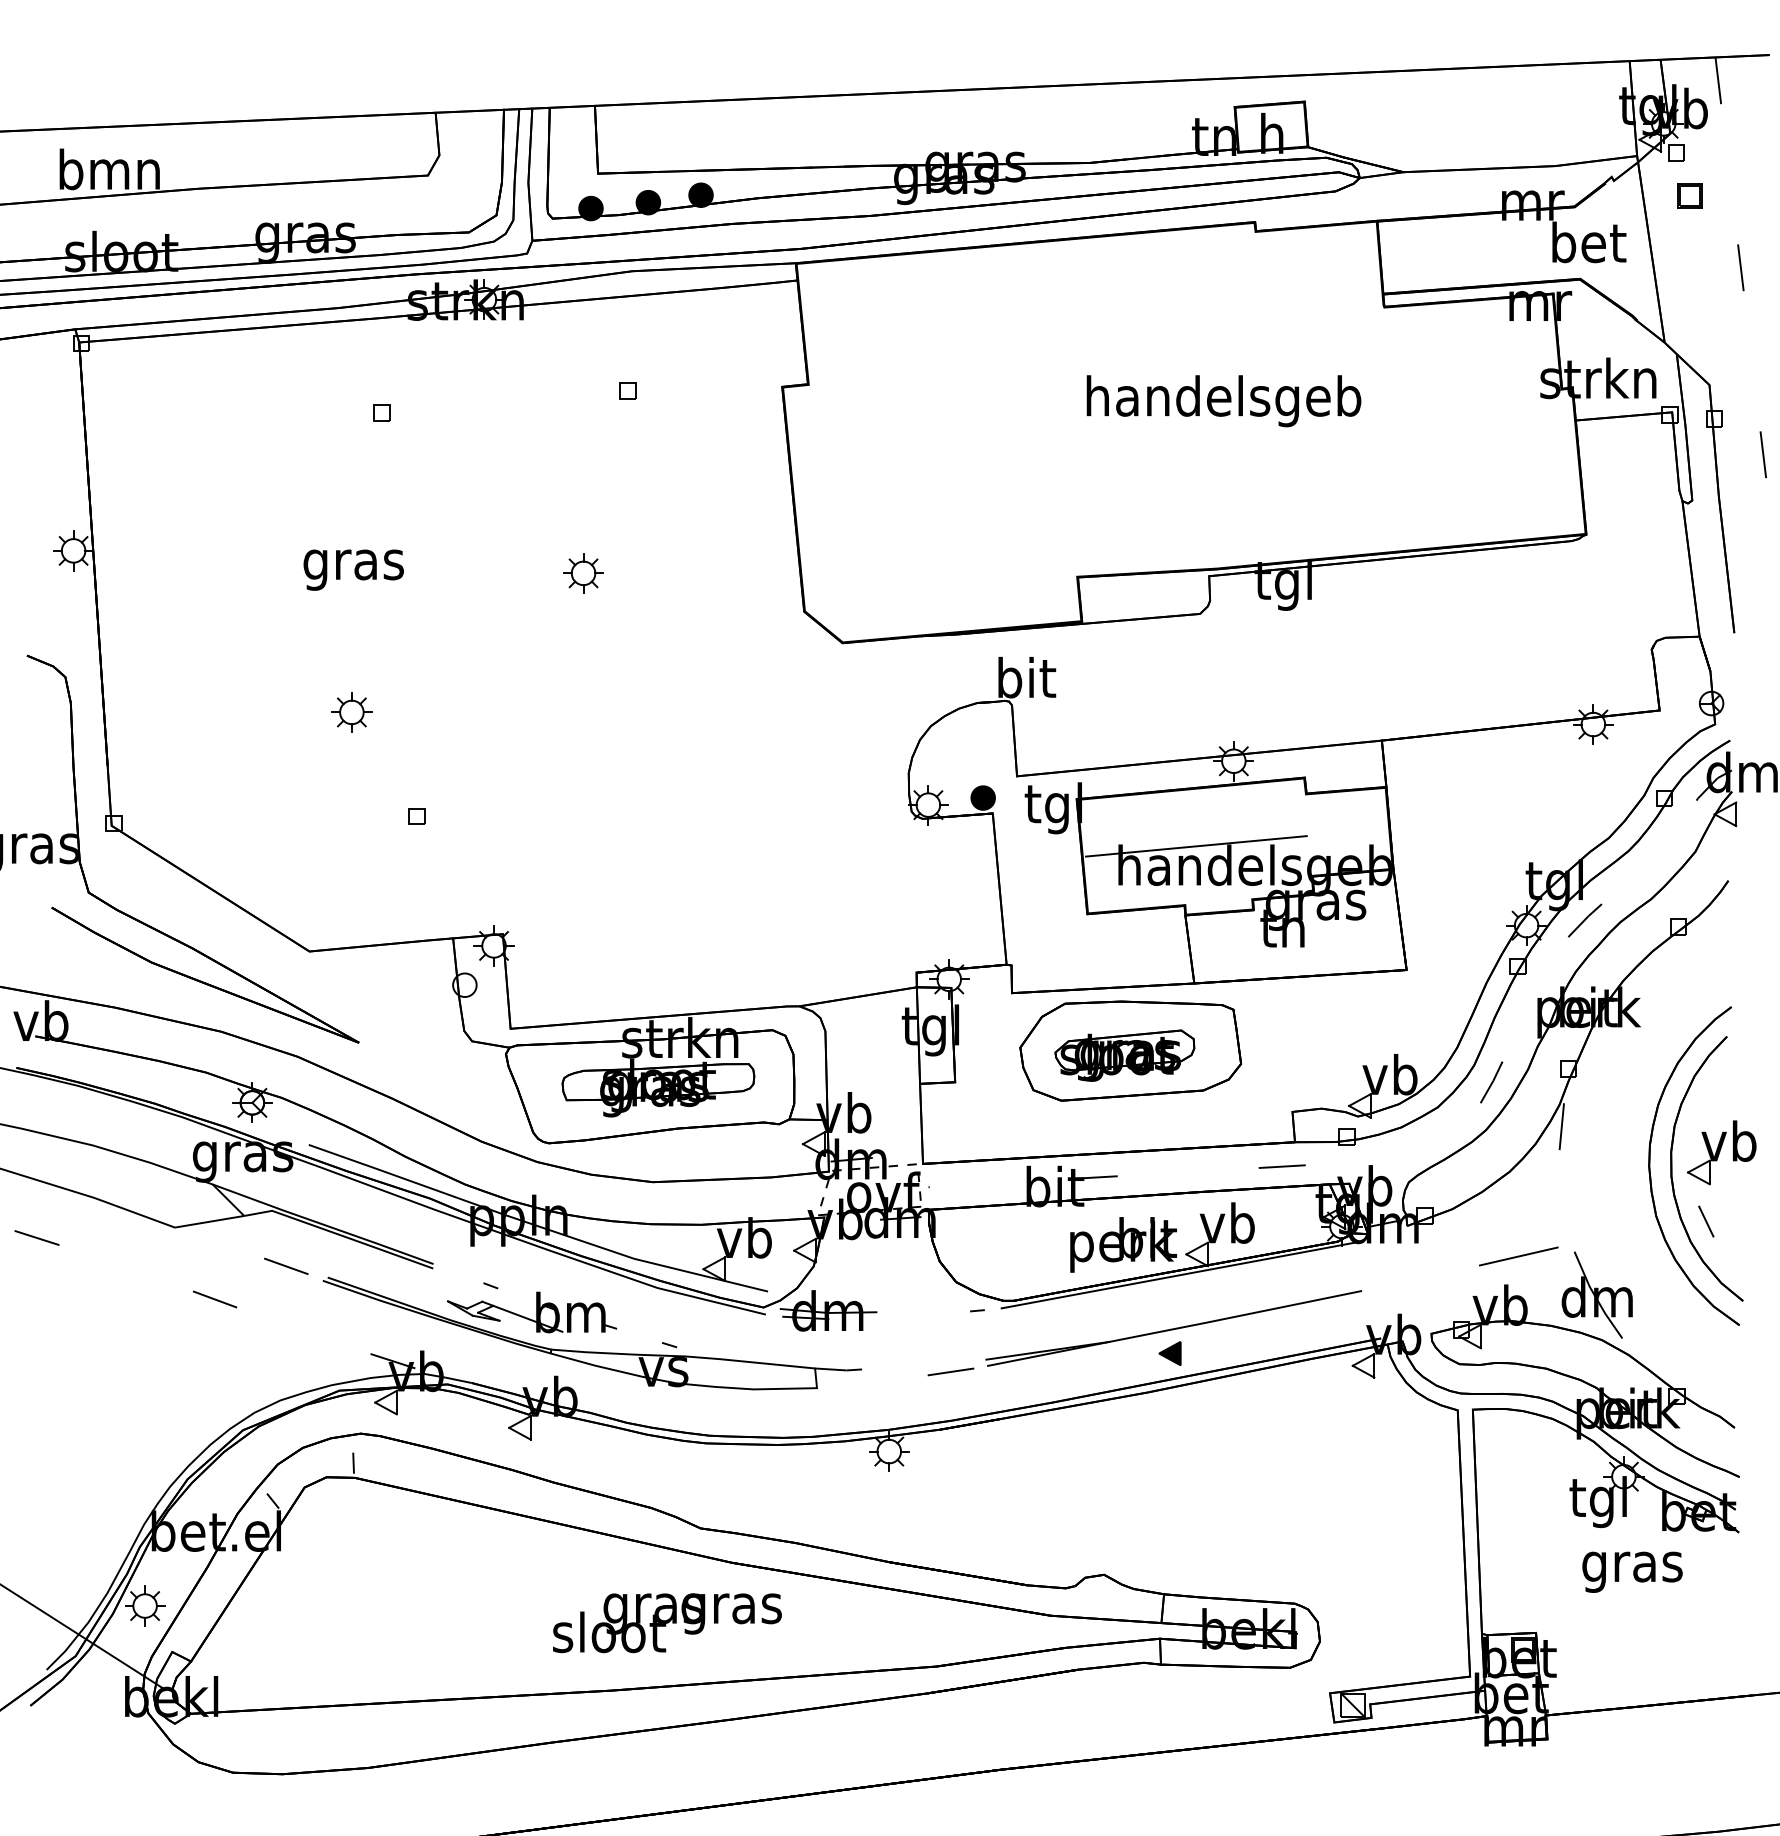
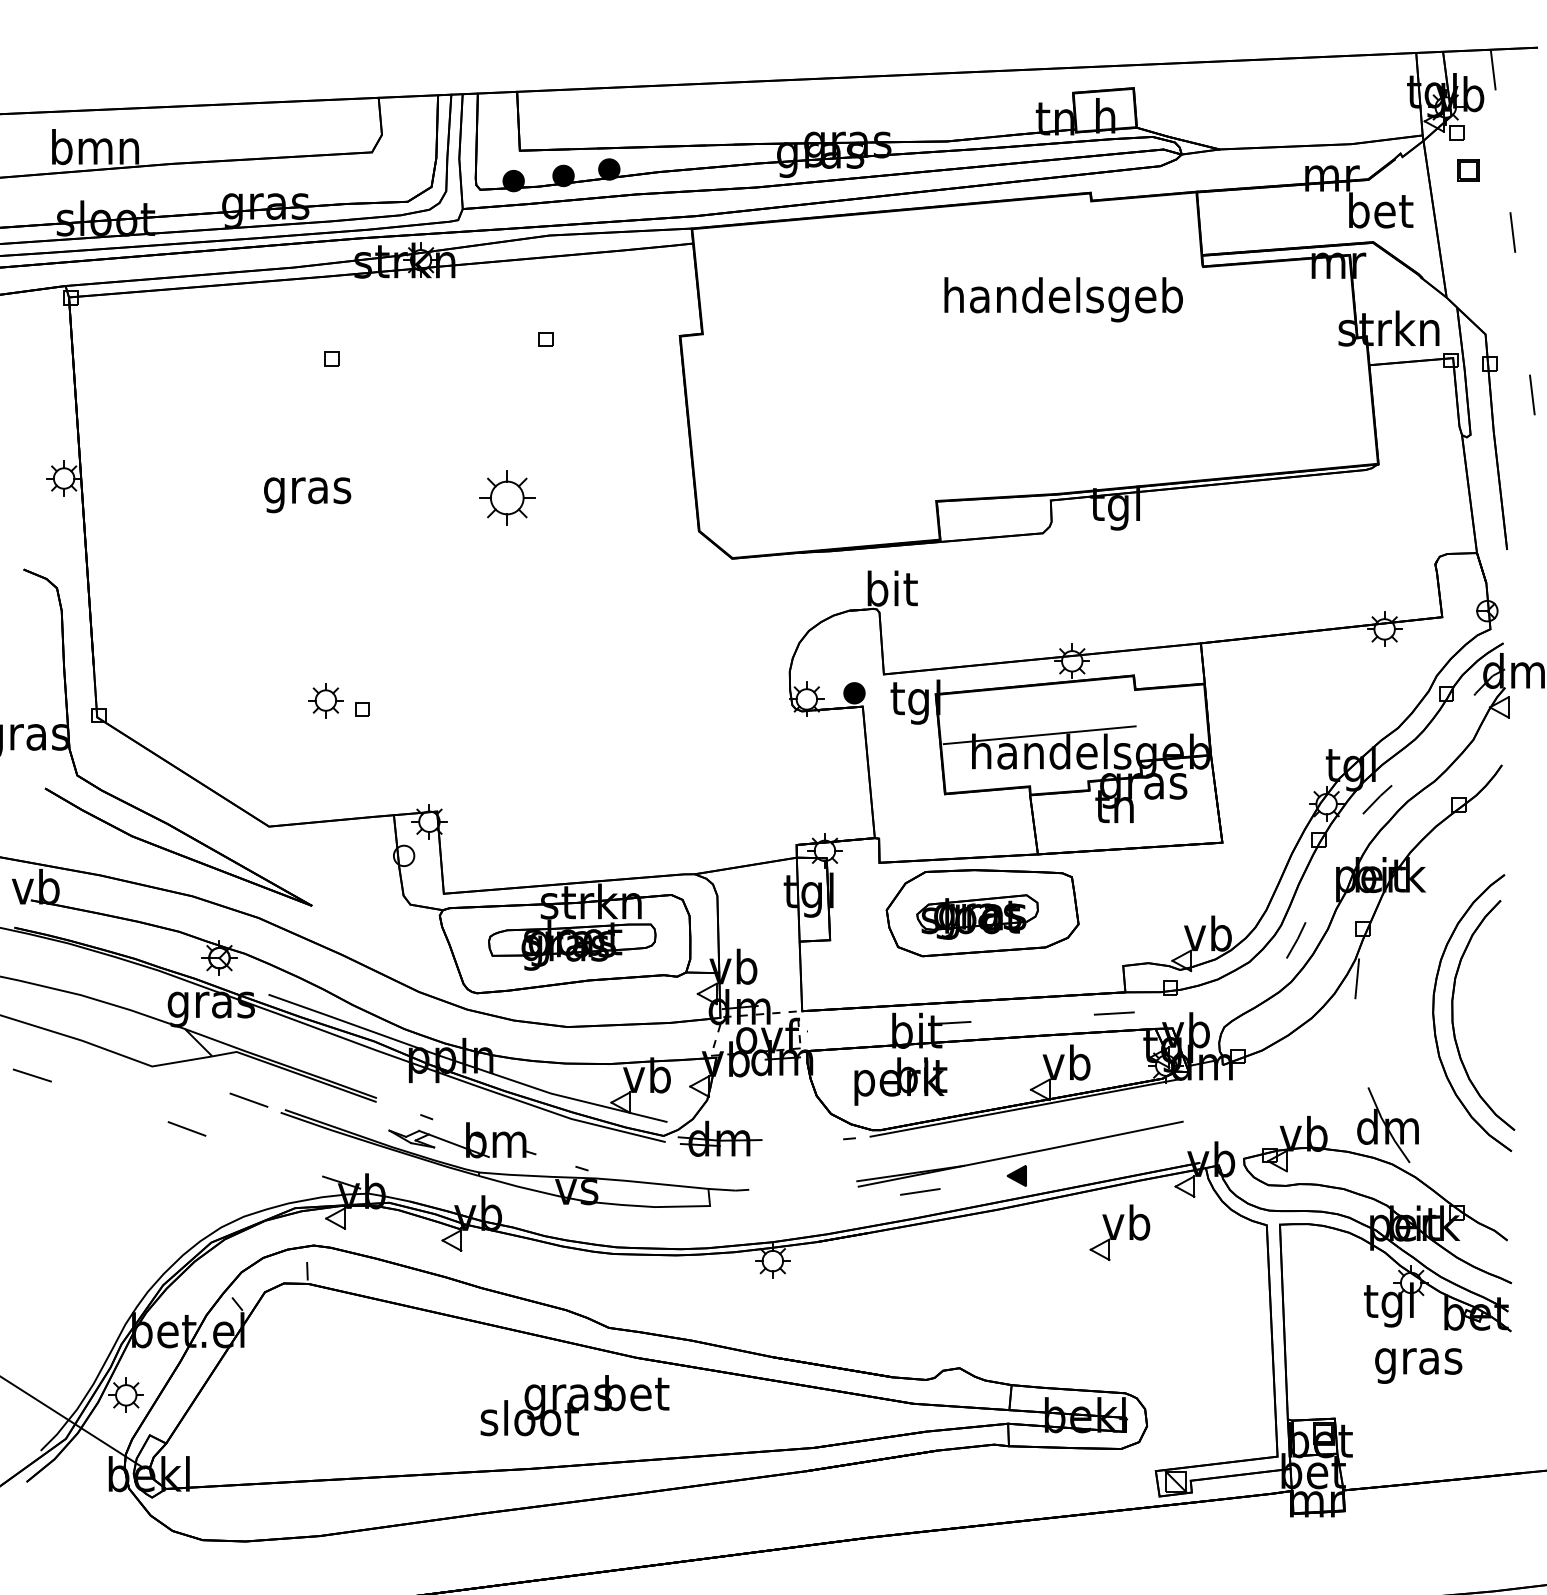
text: (1223, 401) -> (1063, 300), moved
part: (583, 573) -> (507, 498), size x1.6
part: (351, 712) -> (325, 700), moved
part: (1721, 1152) -> (1119, 1232), moved
line: (1706, 1221) -> (1482, 1061), removed
text: (1123, 1244) -> (900, 1081), moved
line: (1518, 1256) -> (1319, 1091), removed
line: (950, 1371) -> (919, 1191), moved
text: (731, 1608) -> (635, 1397), gras -> bet

